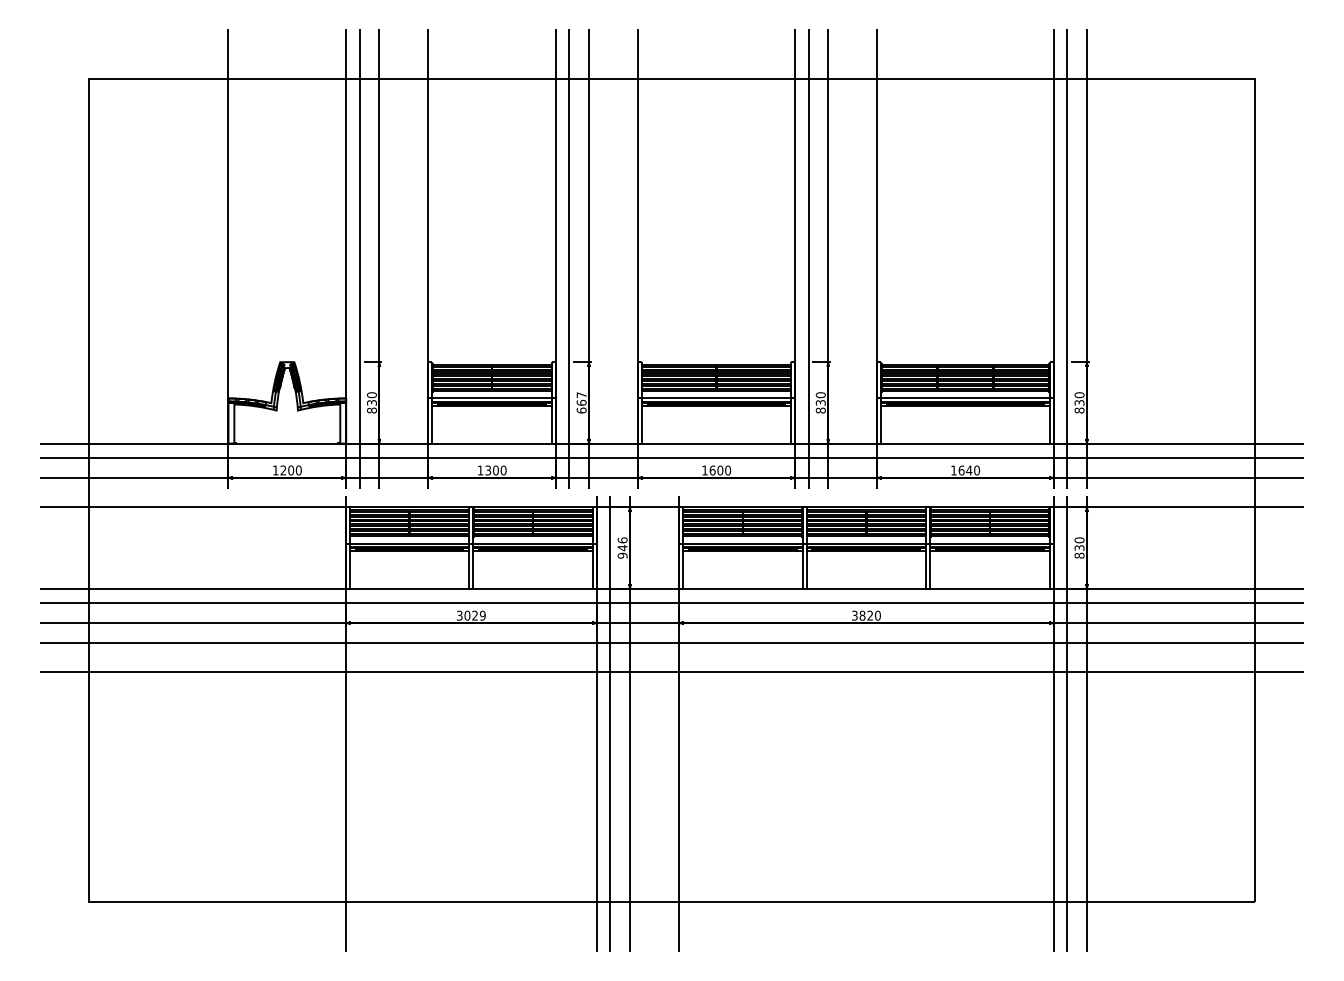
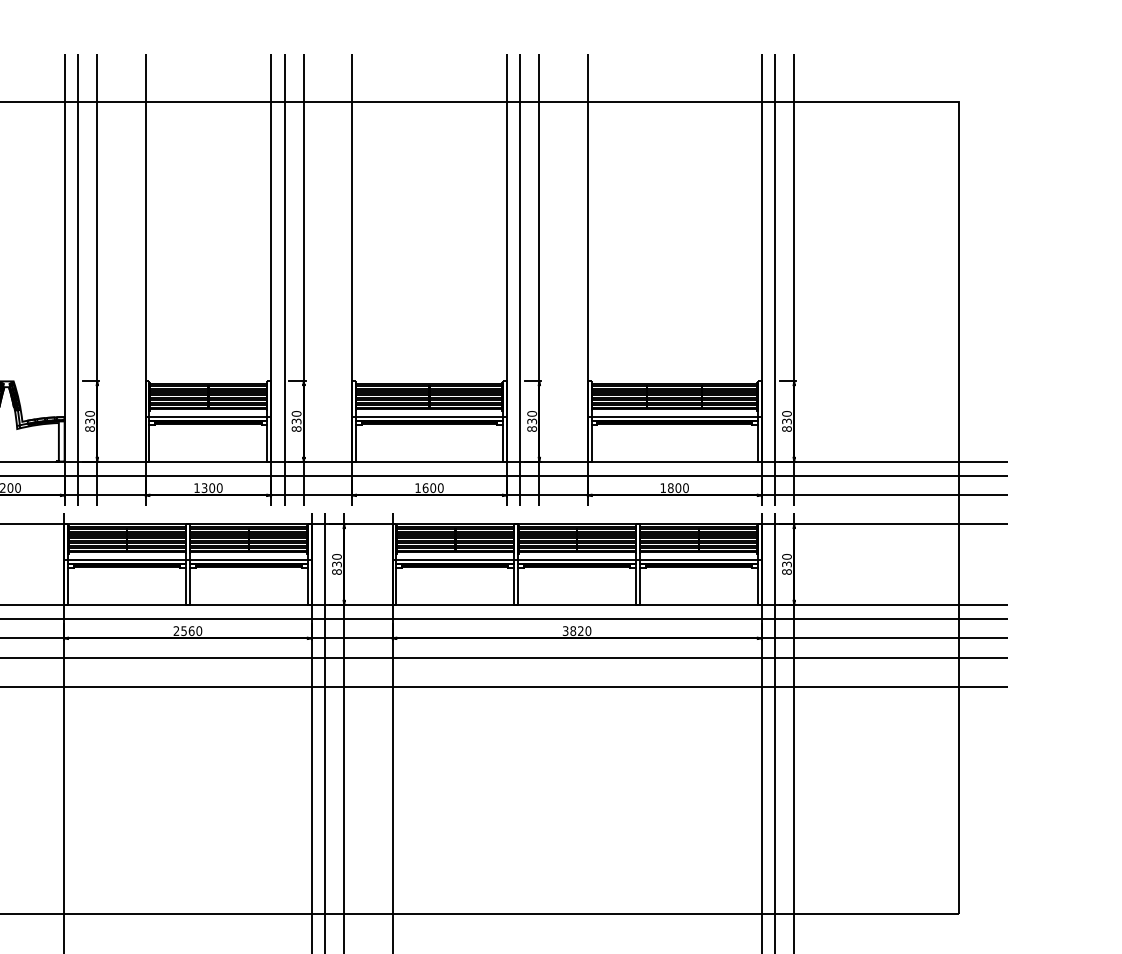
text: (581, 402) -> (296, 421), 667 -> 830
text: (965, 470) -> (674, 488), 1640 -> 1800
text: (622, 547) -> (336, 563), 946 -> 830
text: (471, 615) -> (188, 630), 3029 -> 2560

